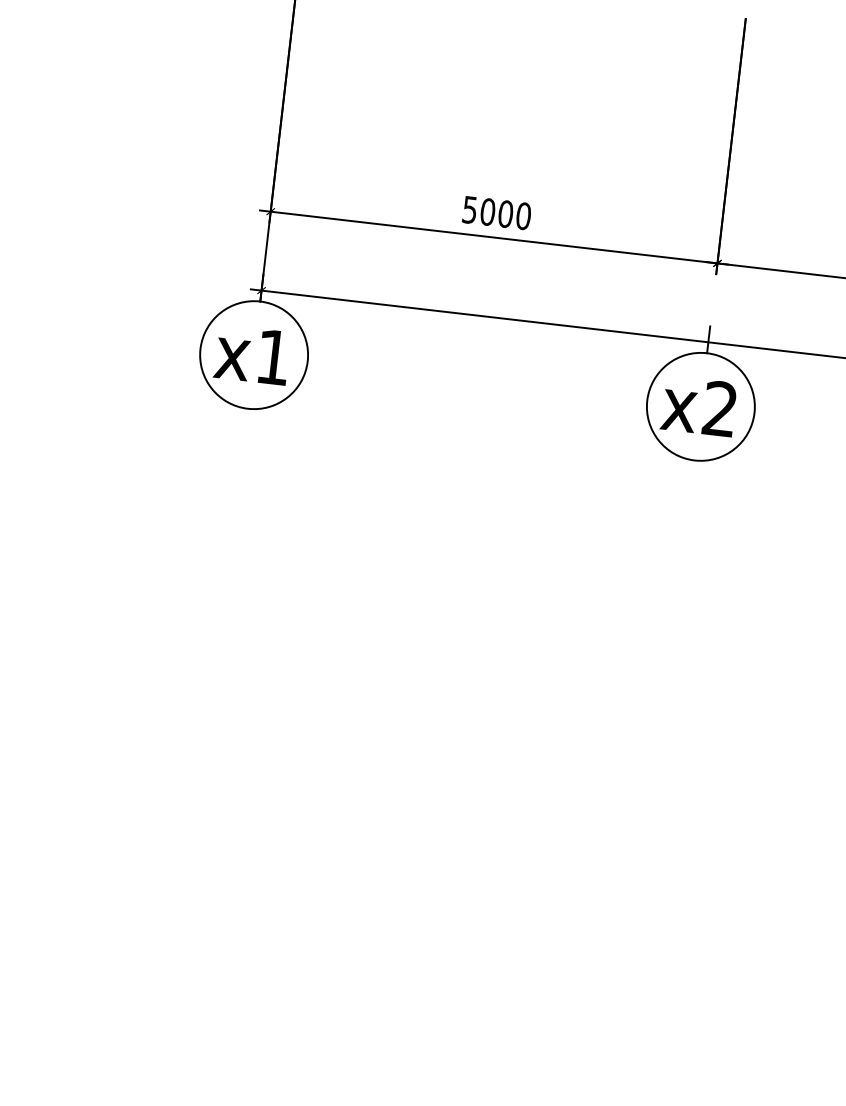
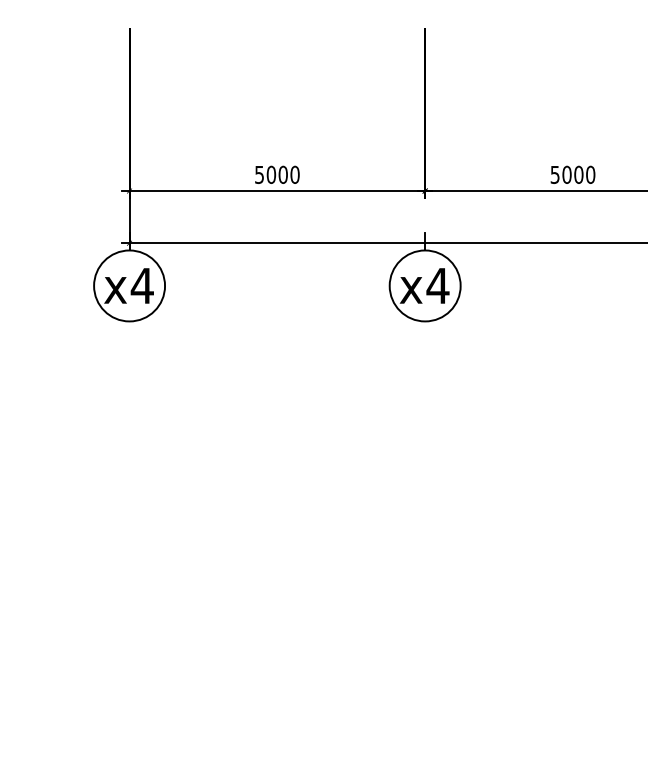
text: (272, 356) -> (141, 285), x1 -> x4
text: (719, 408) -> (437, 285), x2 -> x4

